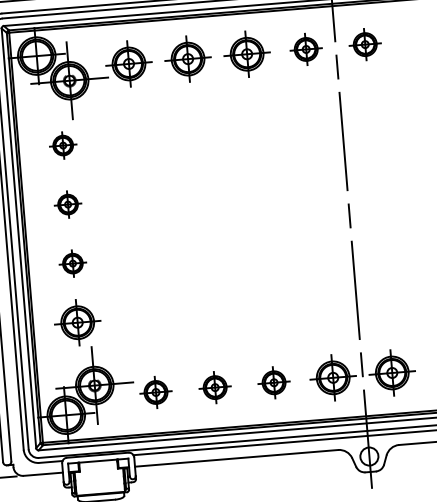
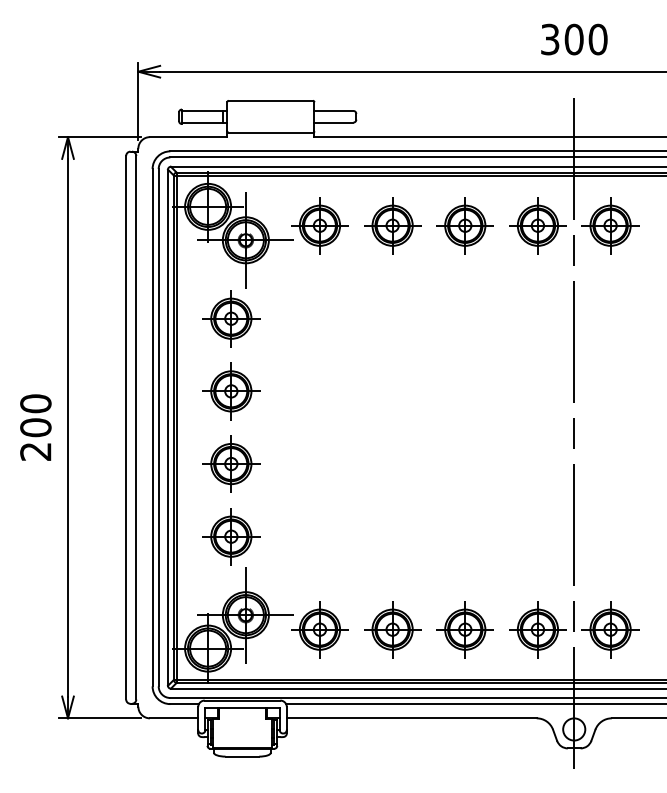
part: (365, 44) -> (610, 225), size x1.43
part: (305, 49) -> (537, 225), size x1.43
part: (63, 145) -> (231, 318), size x1.67
part: (68, 204) -> (231, 391), size x1.67
part: (72, 263) -> (231, 463), size x1.67
part: (273, 382) -> (464, 629), size x1.43
part: (214, 387) -> (392, 629), size x1.43
part: (155, 392) -> (319, 629), size x1.43

